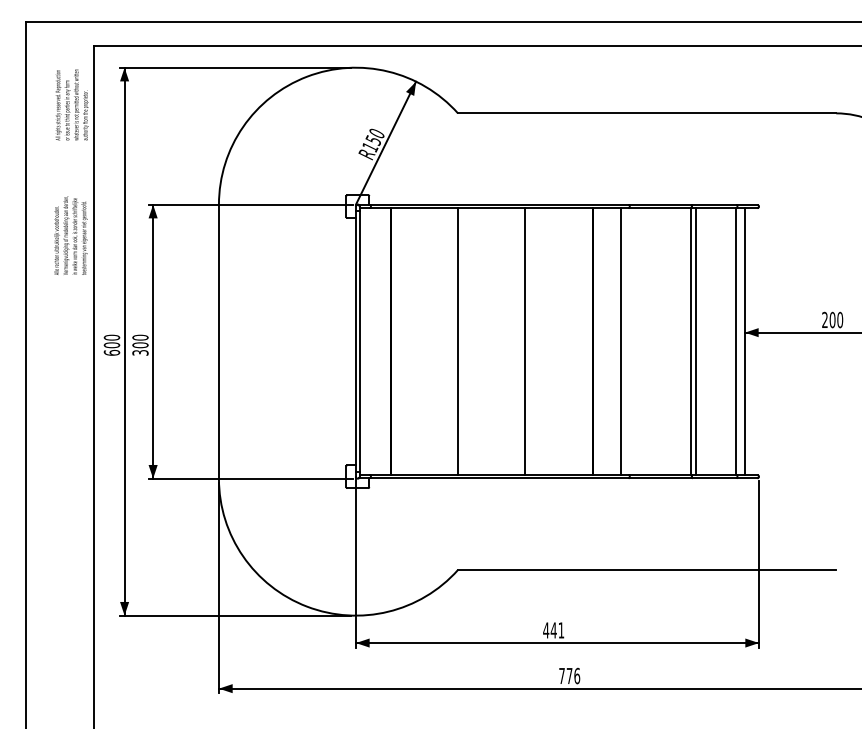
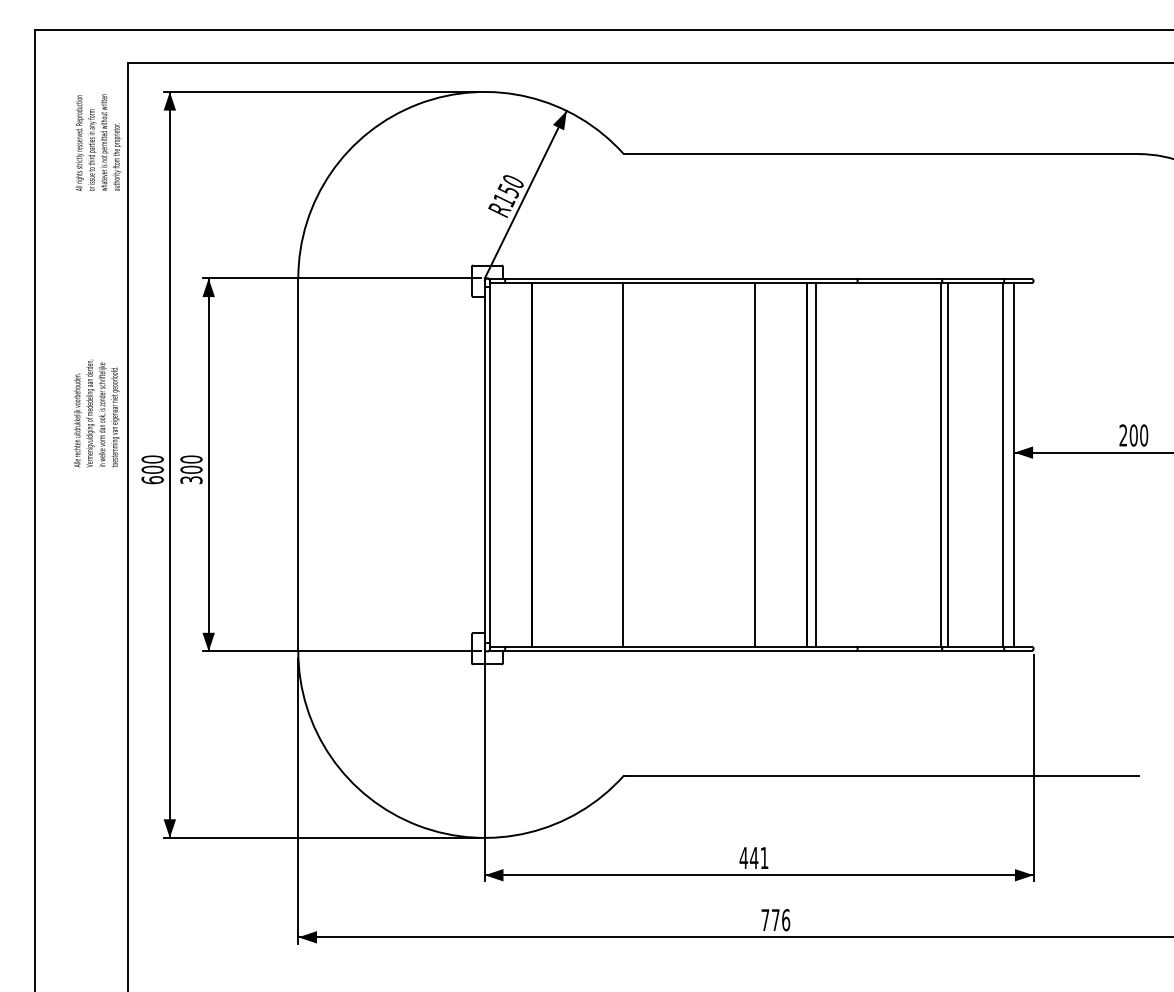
text: (70, 235) -> (96, 413), moved
line: (525, 341) -> (755, 464), moved
line: (620, 341) -> (815, 464), moved

